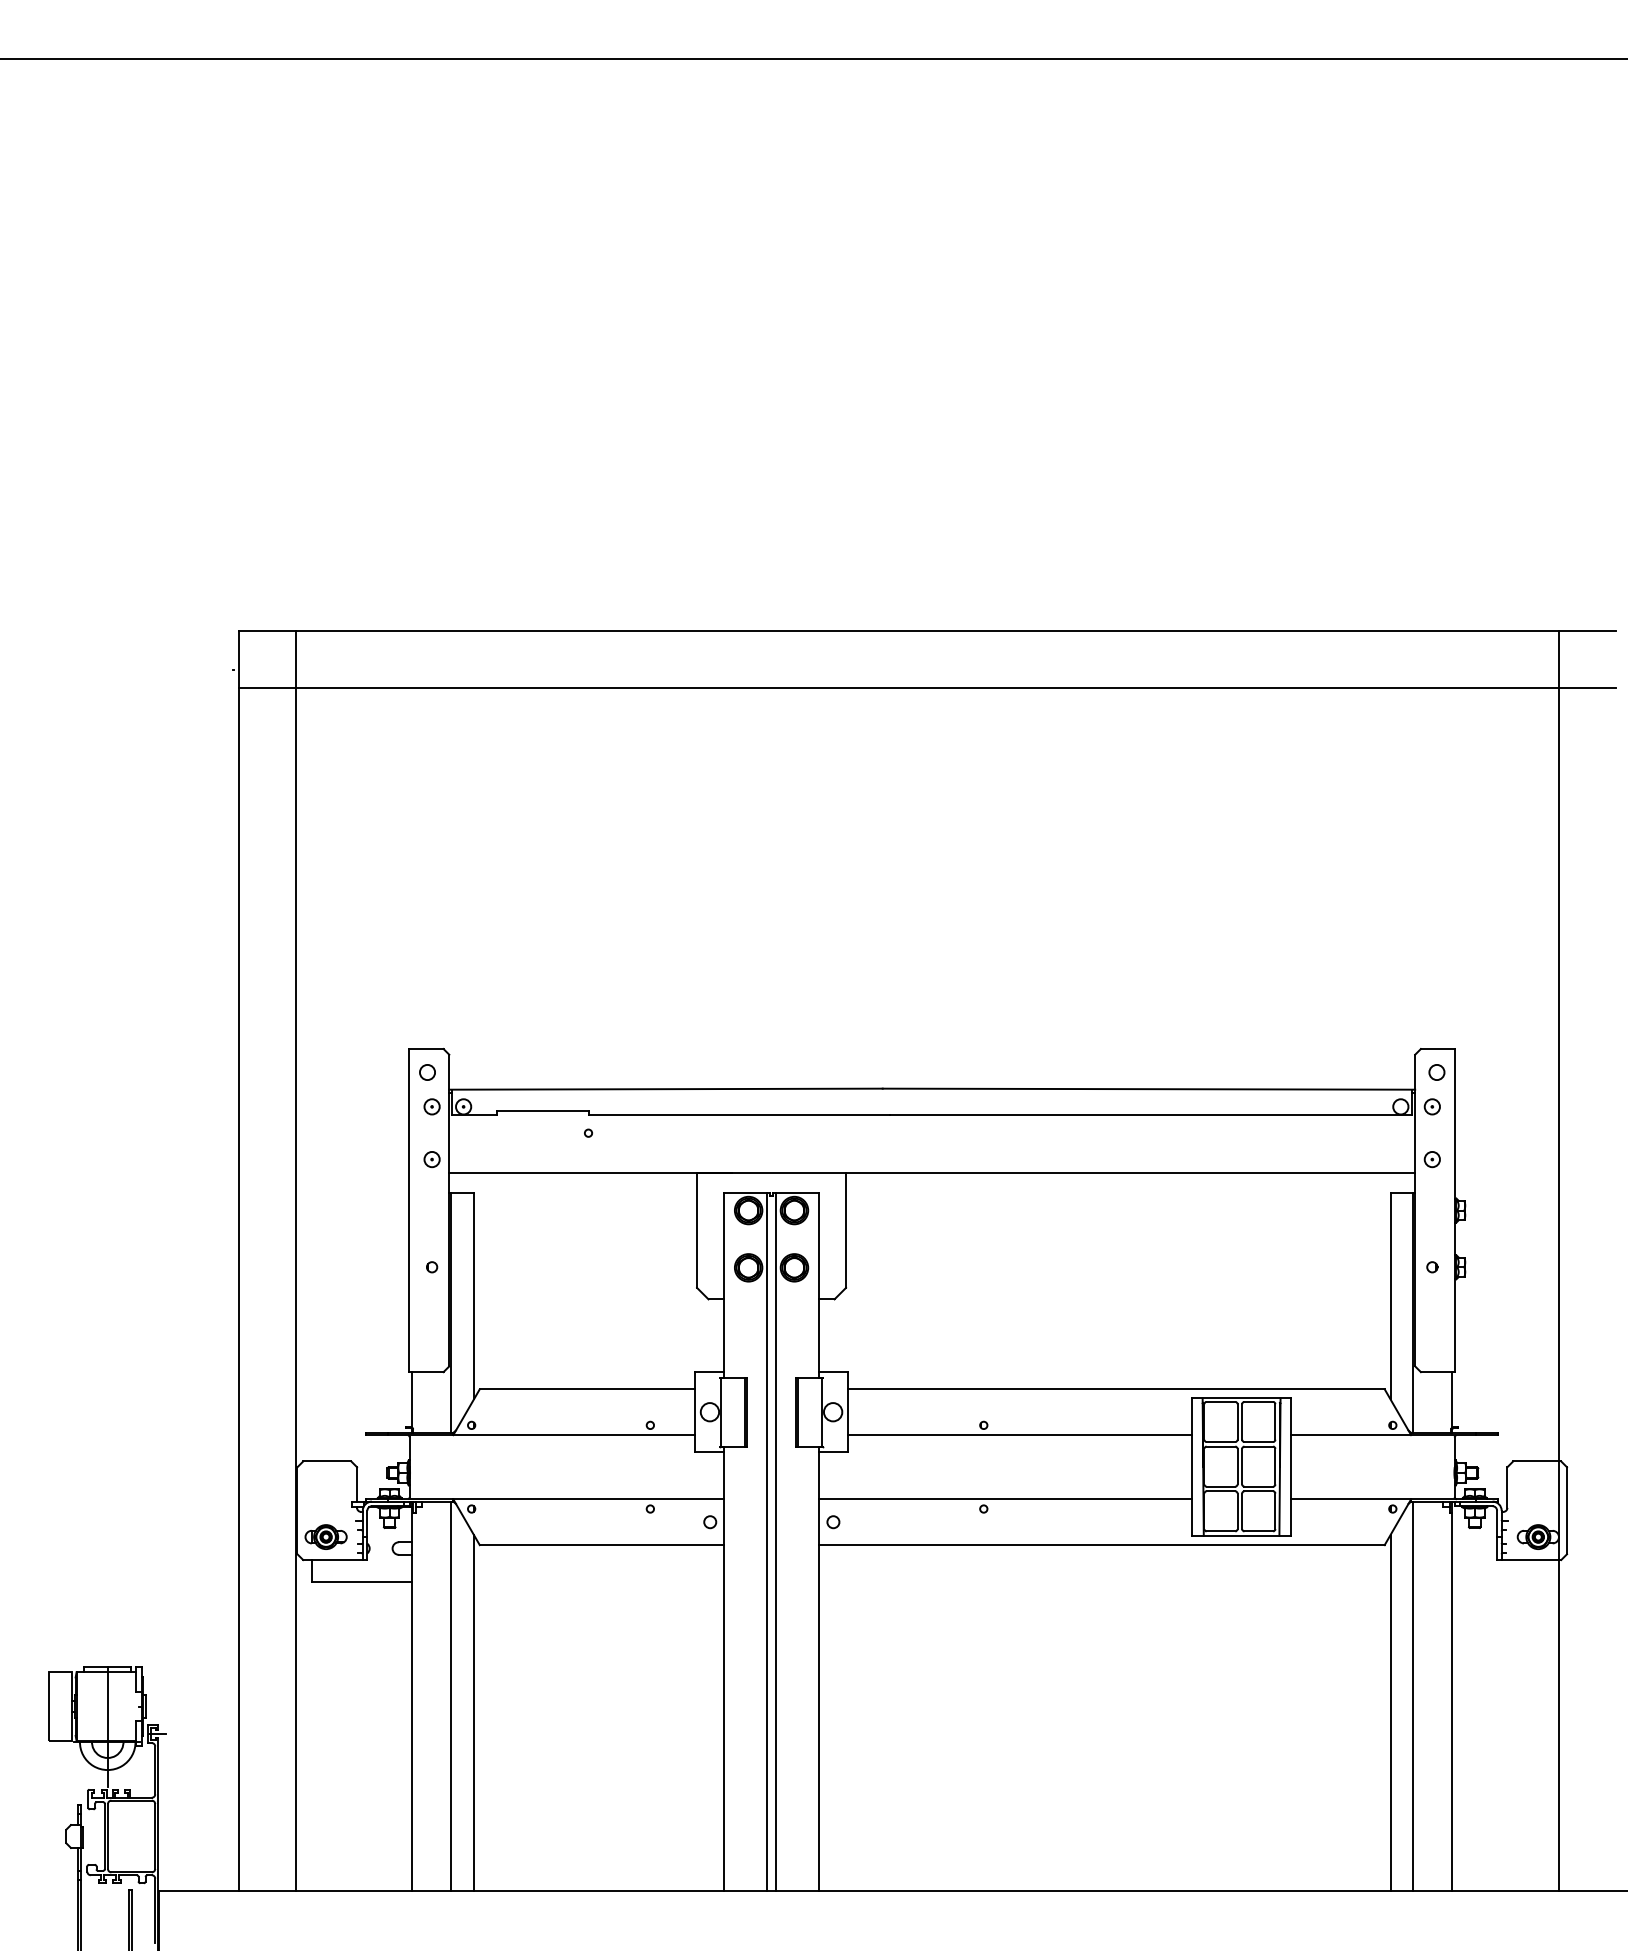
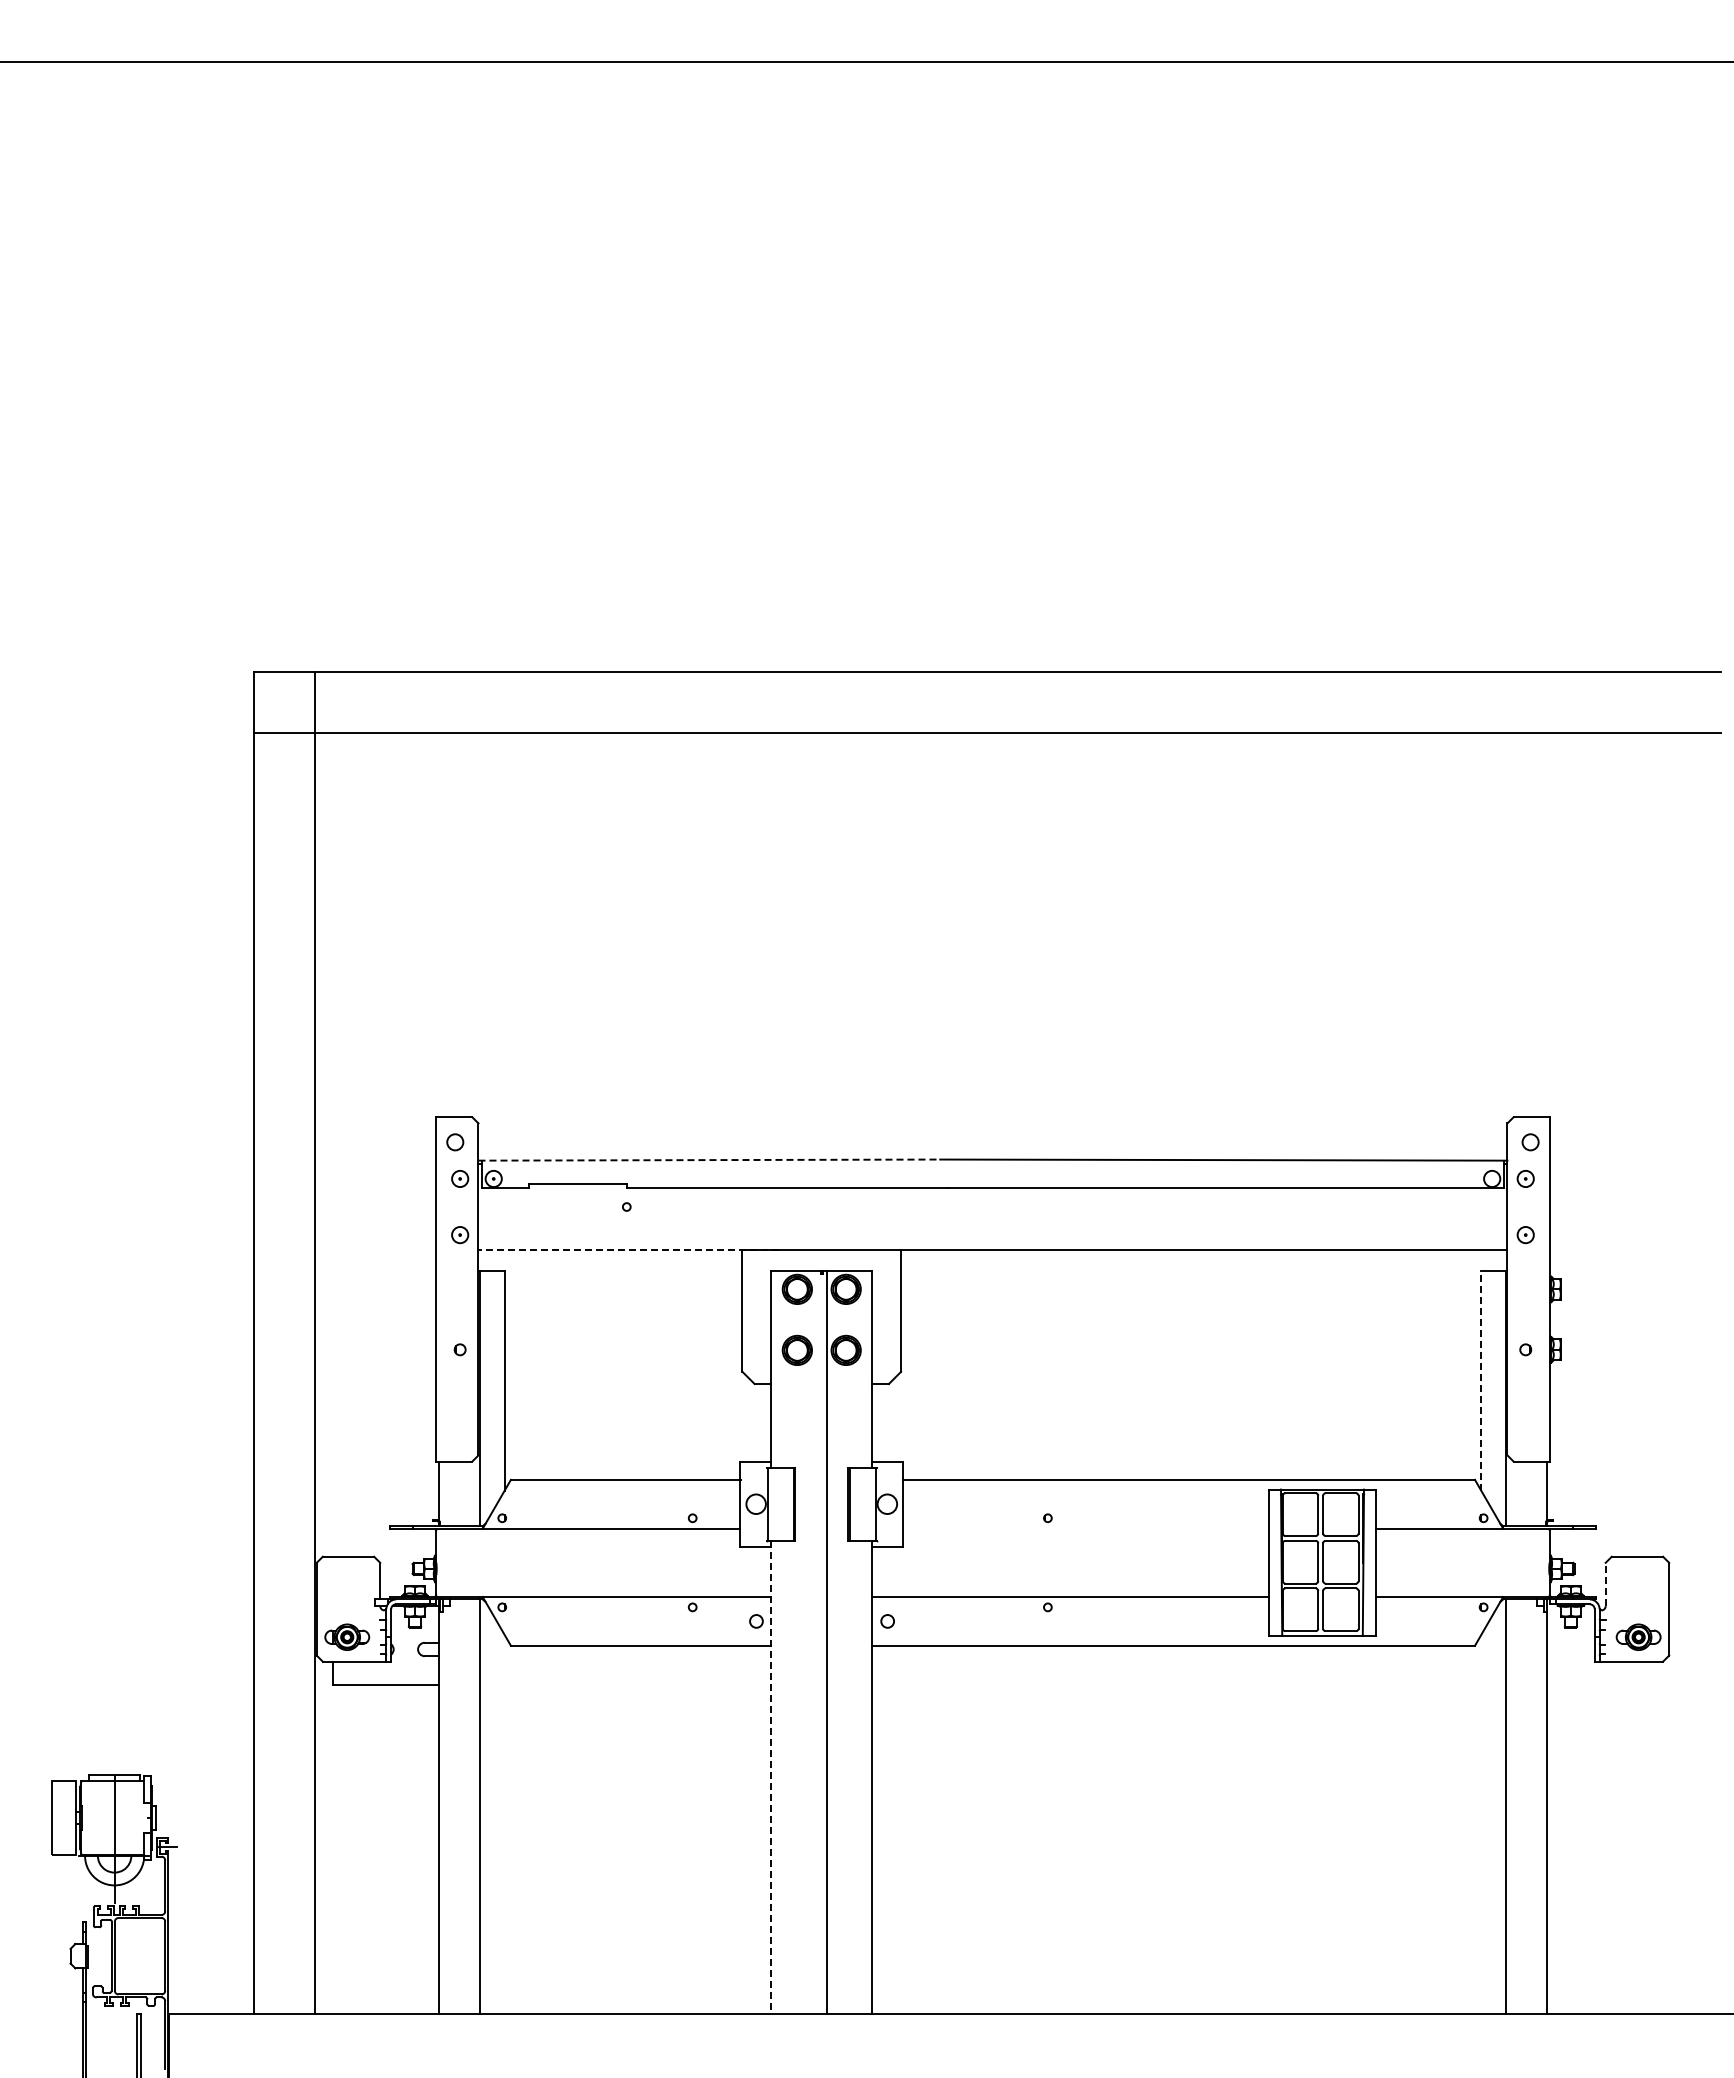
line: (666, 1089) -> (709, 1160), solid -> dashed
line: (590, 1173) -> (628, 1249), solid -> dashed
line: (1558, 1260) -> (1660, 1342), removed
line: (1390, 1296) -> (1481, 1380), solid -> dashed
line: (1020, 1434) -> (1086, 1528), removed
line: (1507, 1487) -> (1605, 1584), solid -> dashed
line: (766, 1542) -> (816, 1642), removed
line: (724, 1668) -> (771, 1777), solid -> dashed
line: (473, 1712) -> (504, 1824), removed
line: (1390, 1712) -> (1481, 1824), removed

